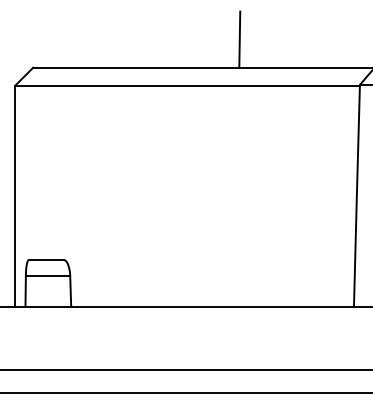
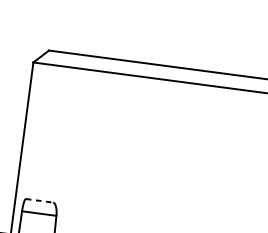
line: (239, 39) -> (211, 49), removed
line: (46, 260) -> (39, 201), solid -> dashed

